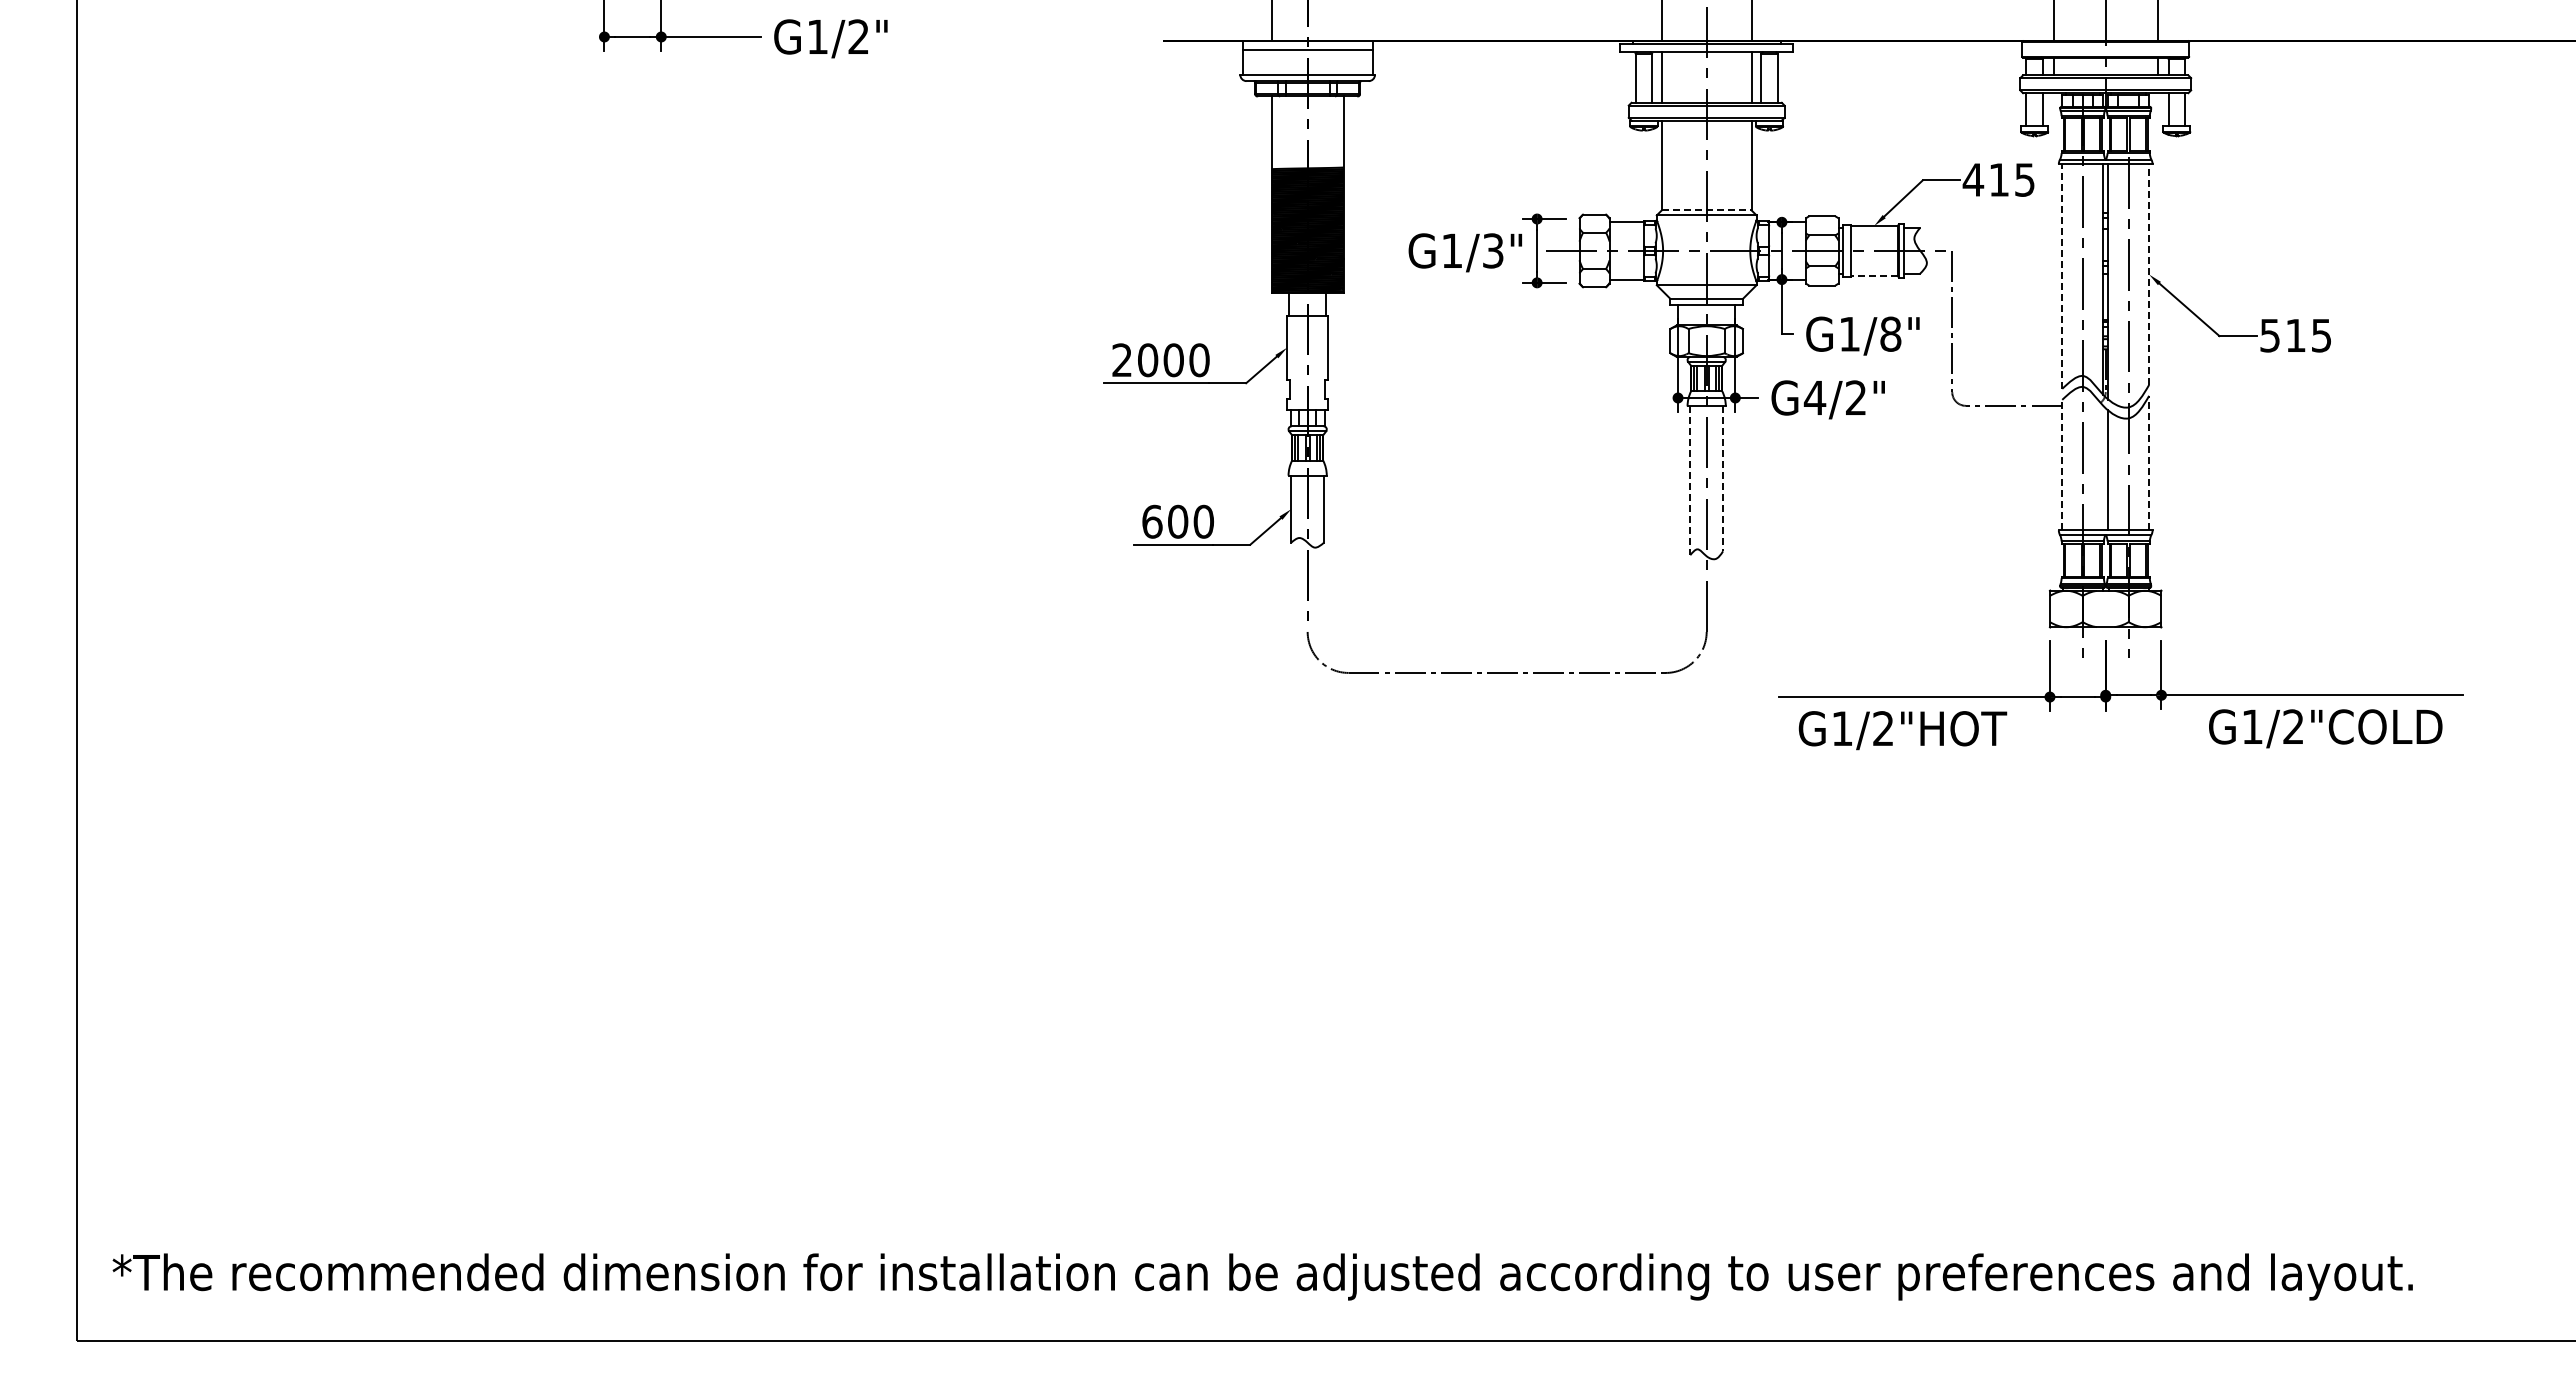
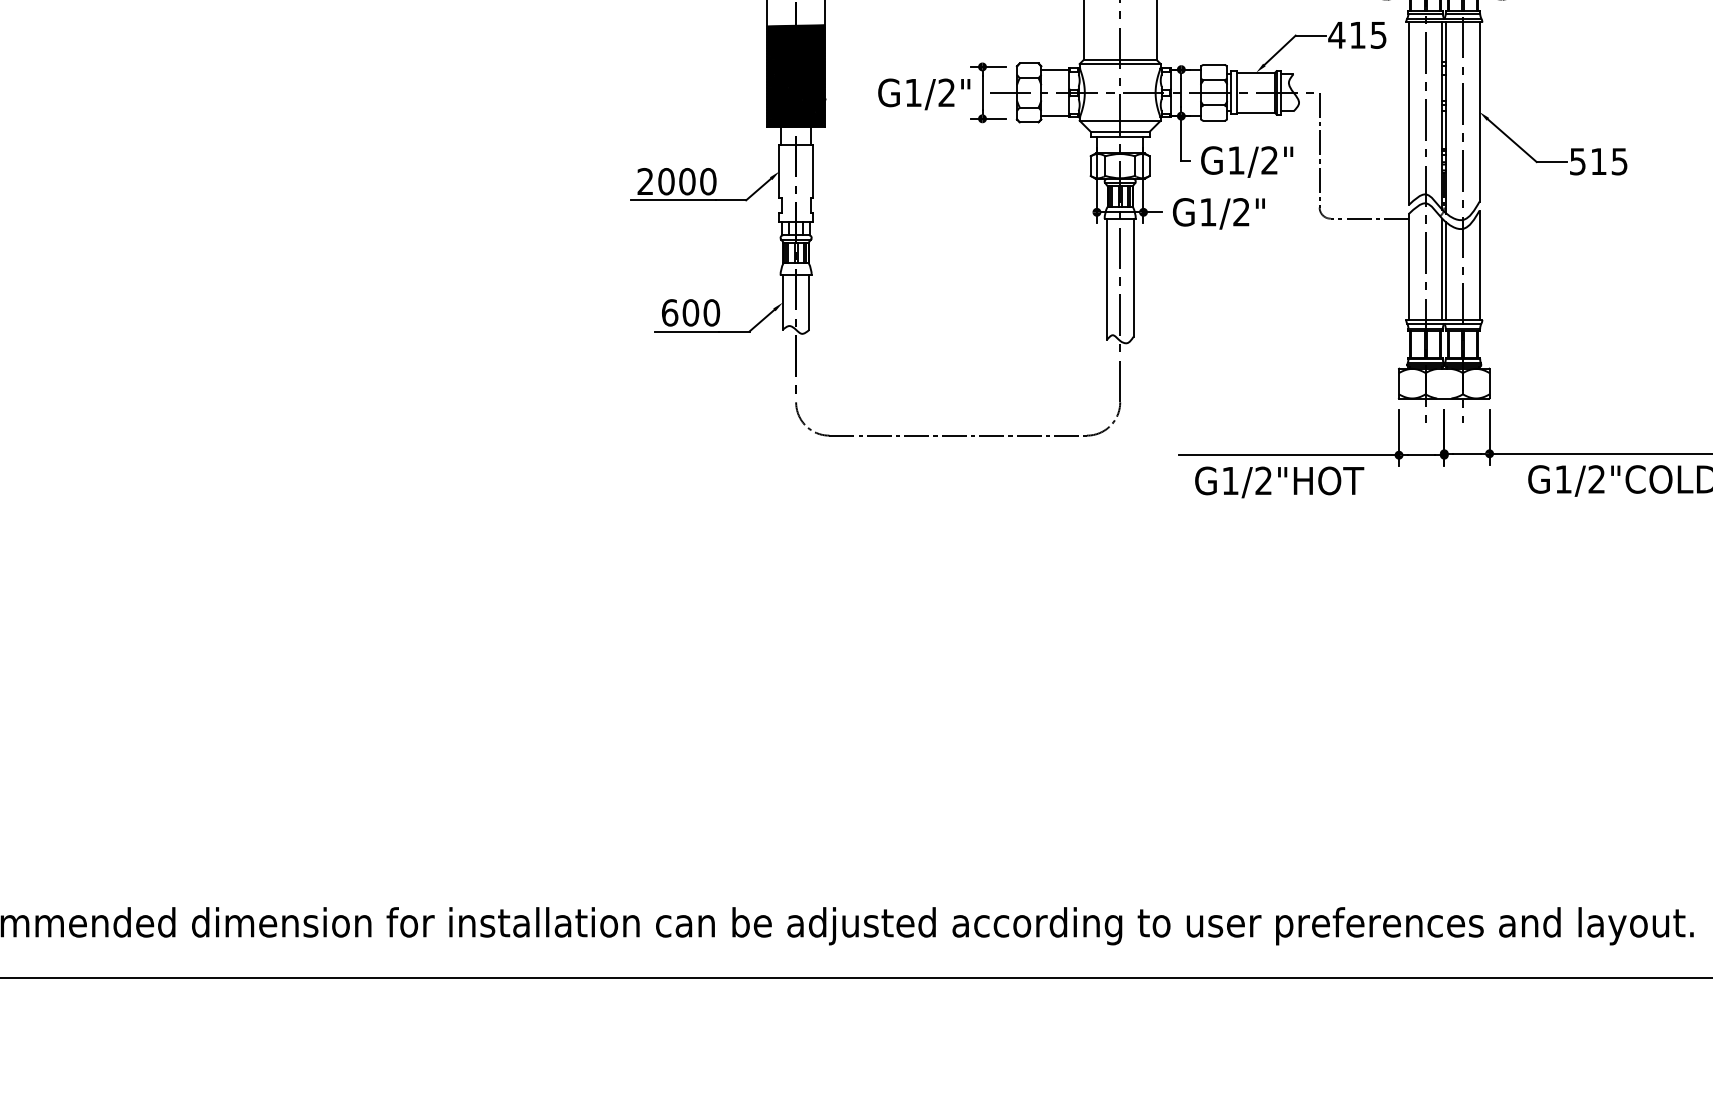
line: (1706, 210) -> (1120, 60), dashed -> solid
text: (1493, 250) -> (947, 92), G1/3" -> G1/2"
line: (2149, 274) -> (1479, 112), dashed -> solid
line: (1873, 275) -> (1255, 112), dashed -> solid
line: (2062, 276) -> (1409, 113), dashed -> solid
text: (1890, 333) -> (1269, 159), G1/8" -> G1/2"
text: (1814, 397) -> (1207, 211), G4/2" -> G1/2"
line: (2149, 462) -> (1479, 264), dashed -> solid
line: (2062, 464) -> (1409, 266), dashed -> solid
line: (2103, 467) -> (1442, 268), added
line: (1723, 479) -> (1133, 278), dashed -> solid
line: (1690, 481) -> (1107, 280), dashed -> solid

